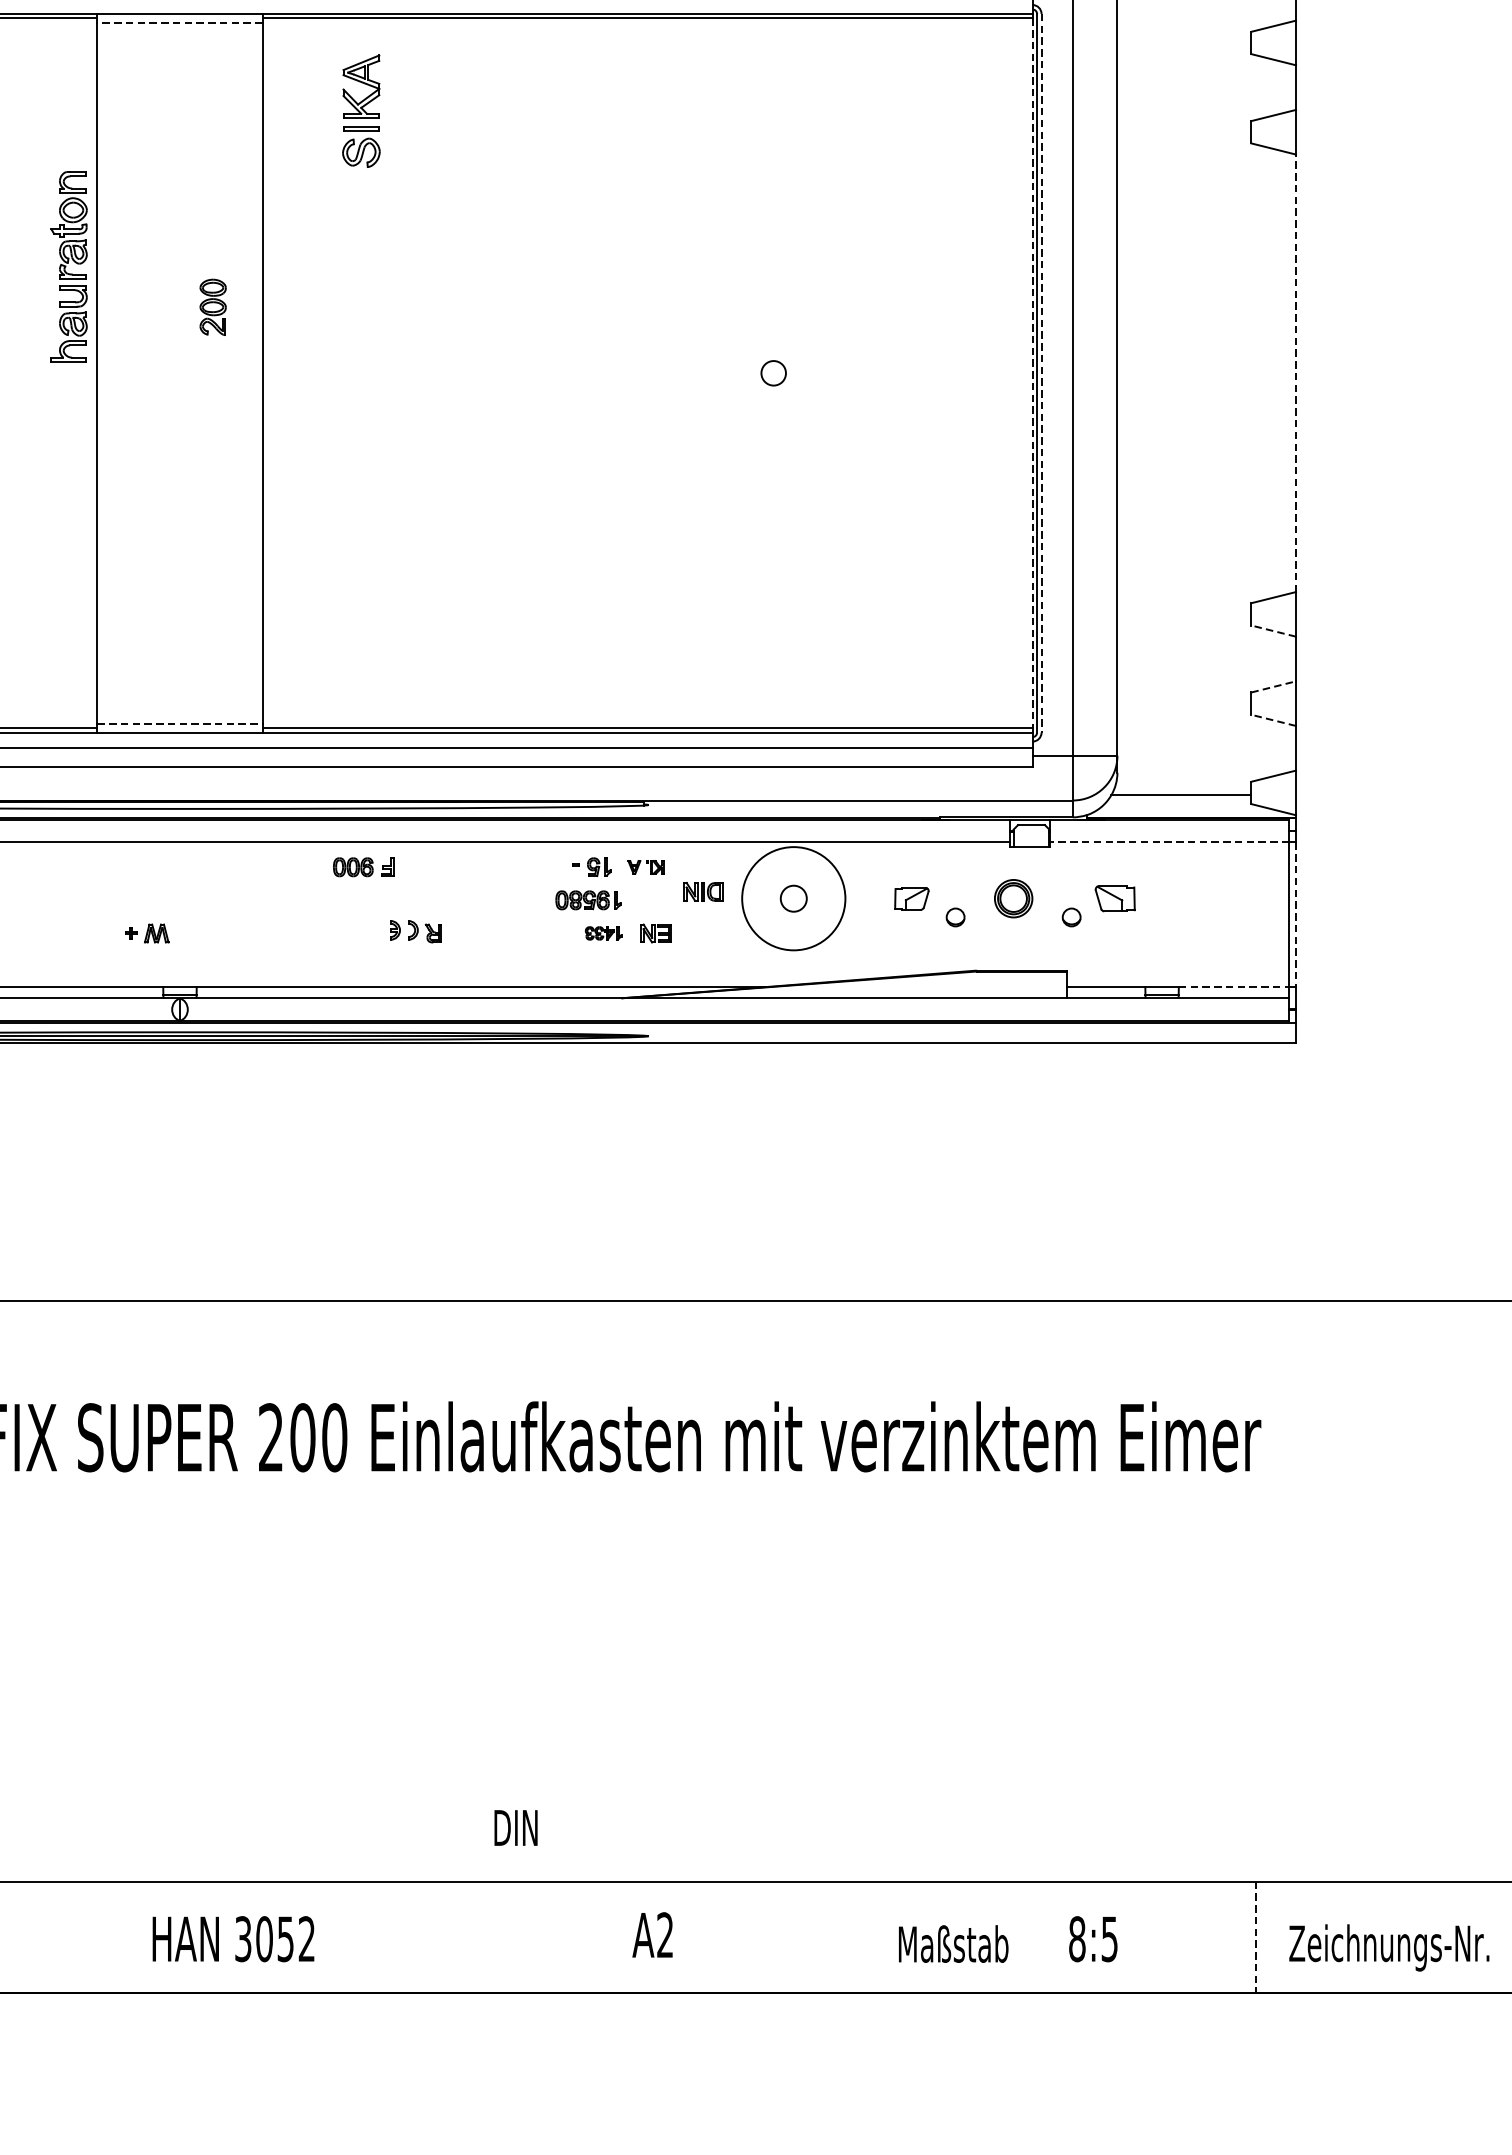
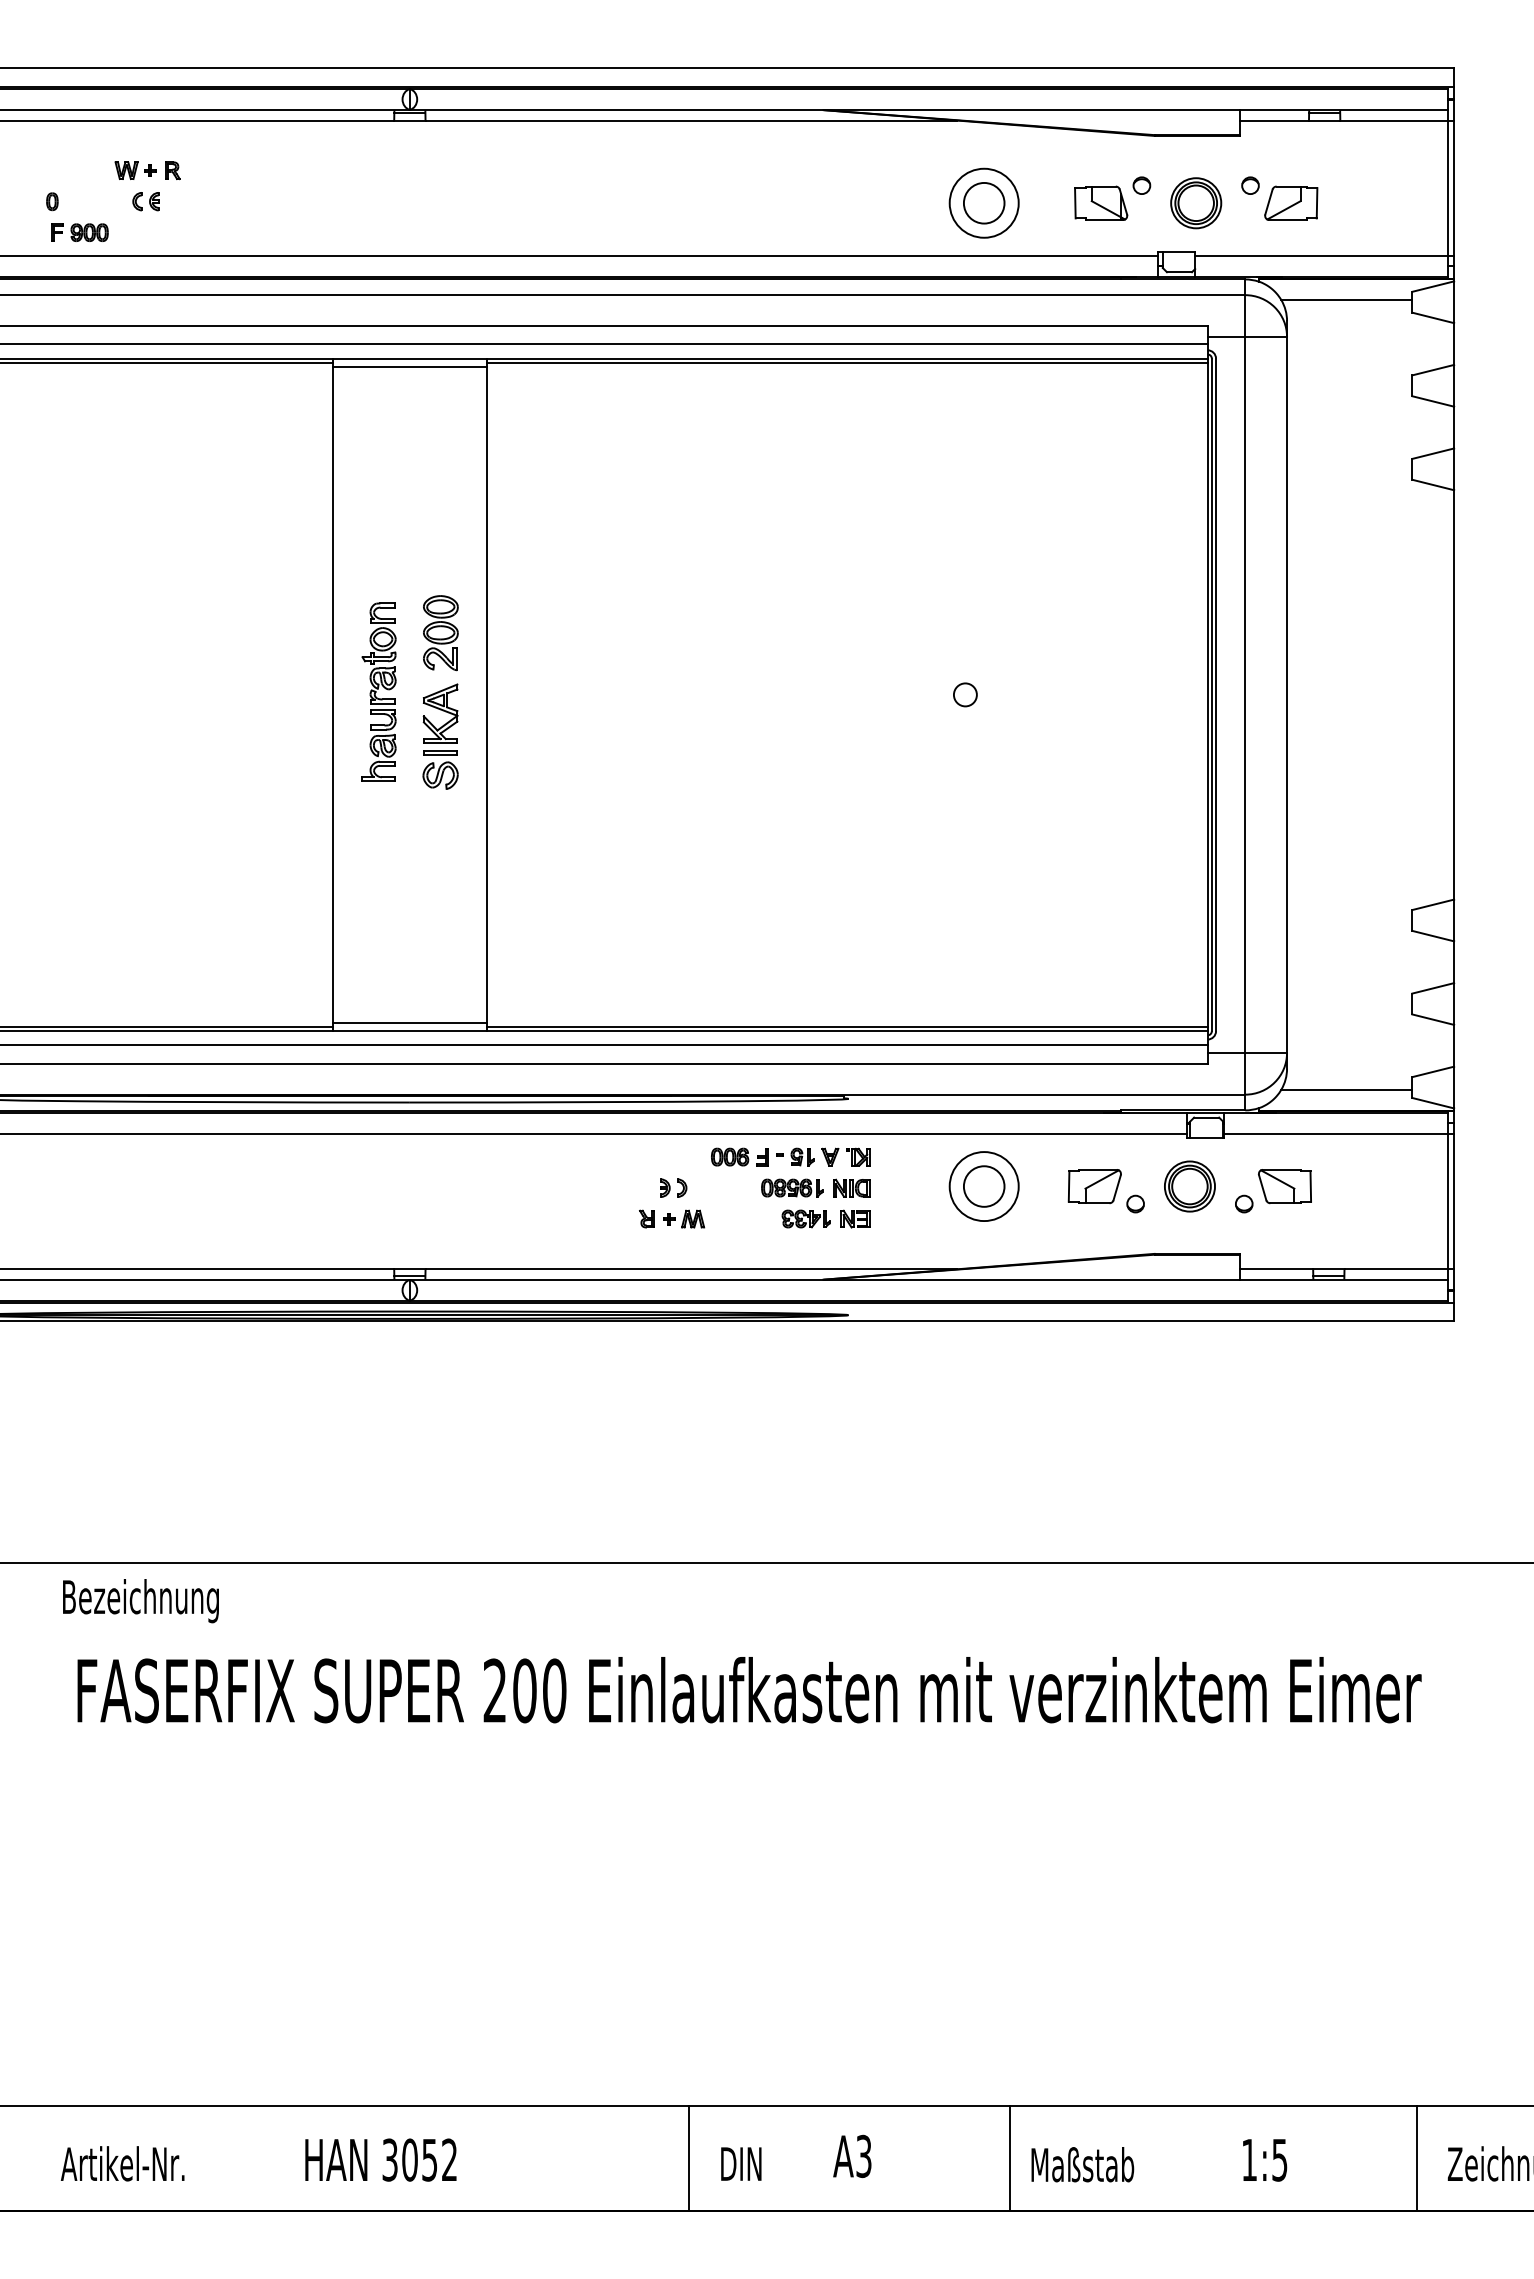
line: (179, 23) -> (409, 367), dashed -> solid
part: (361, 111) -> (440, 736), moved
part: (68, 266) -> (378, 691), moved
part: (212, 307) -> (440, 633), size x1.43
line: (1296, 372) -> (1454, 694), dashed -> solid
line: (1032, 373) -> (1207, 695), dashed -> solid
line: (1042, 373) -> (1216, 695), dashed -> solid
line: (1273, 631) -> (1433, 936), dashed -> solid
line: (1273, 687) -> (1433, 988), dashed -> solid
line: (1273, 720) -> (1433, 1019), dashed -> solid
line: (180, 723) -> (410, 1022), dashed -> solid
line: (1170, 842) -> (1336, 1133), dashed -> solid
part: (363, 866) -> (739, 1156), moved
part: (645, 866) -> (845, 1156), size x1.43
part: (703, 891) -> (851, 1187), moved
circle: (793, 898) -> (983, 1186), size x0.71
circle: (793, 898) -> (983, 1186), size x1.67
part: (911, 898) -> (1094, 1186), size x1.67
part: (1013, 898) -> (1189, 1186), size x1.43
part: (1114, 898) -> (1284, 1186), size x1.43
line: (1296, 914) -> (1454, 1201), dashed -> solid
part: (404, 929) -> (673, 1187), moved
part: (147, 932) -> (684, 1218), moved
part: (602, 932) -> (805, 1218), size x1.43
line: (1234, 987) -> (1396, 1269), dashed -> solid
text: (516, 1827) -> (741, 2163), moved
text: (664, 1935) -> (863, 2156), A2 -> A3
line: (477, 1937) -> (688, 2158), added
line: (821, 1937) -> (1010, 2158), added
line: (1256, 1937) -> (1417, 2158), dashed -> solid
text: (233, 1938) -> (380, 2159), moved
text: (1077, 1938) -> (1249, 2159), 8:5 -> 1:5
text: (953, 1943) -> (1082, 2164), moved

